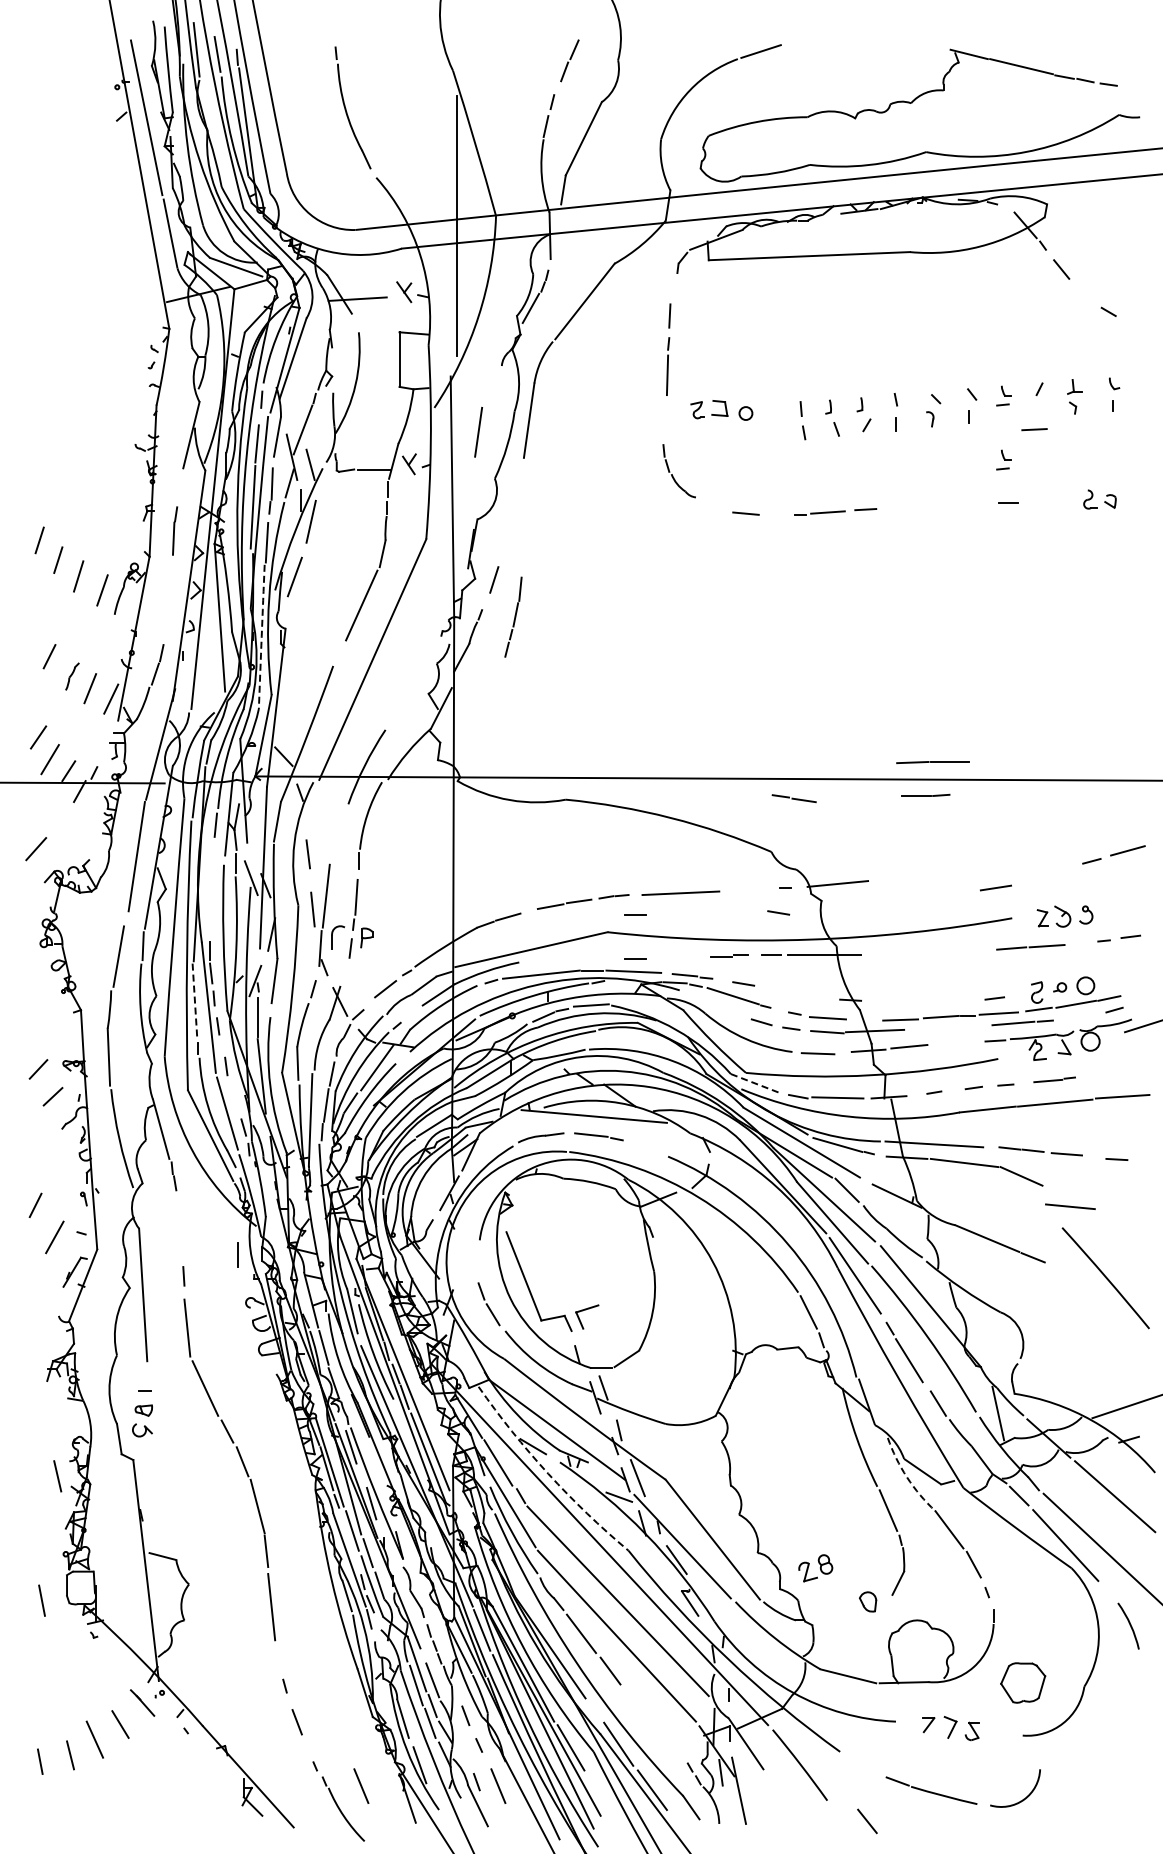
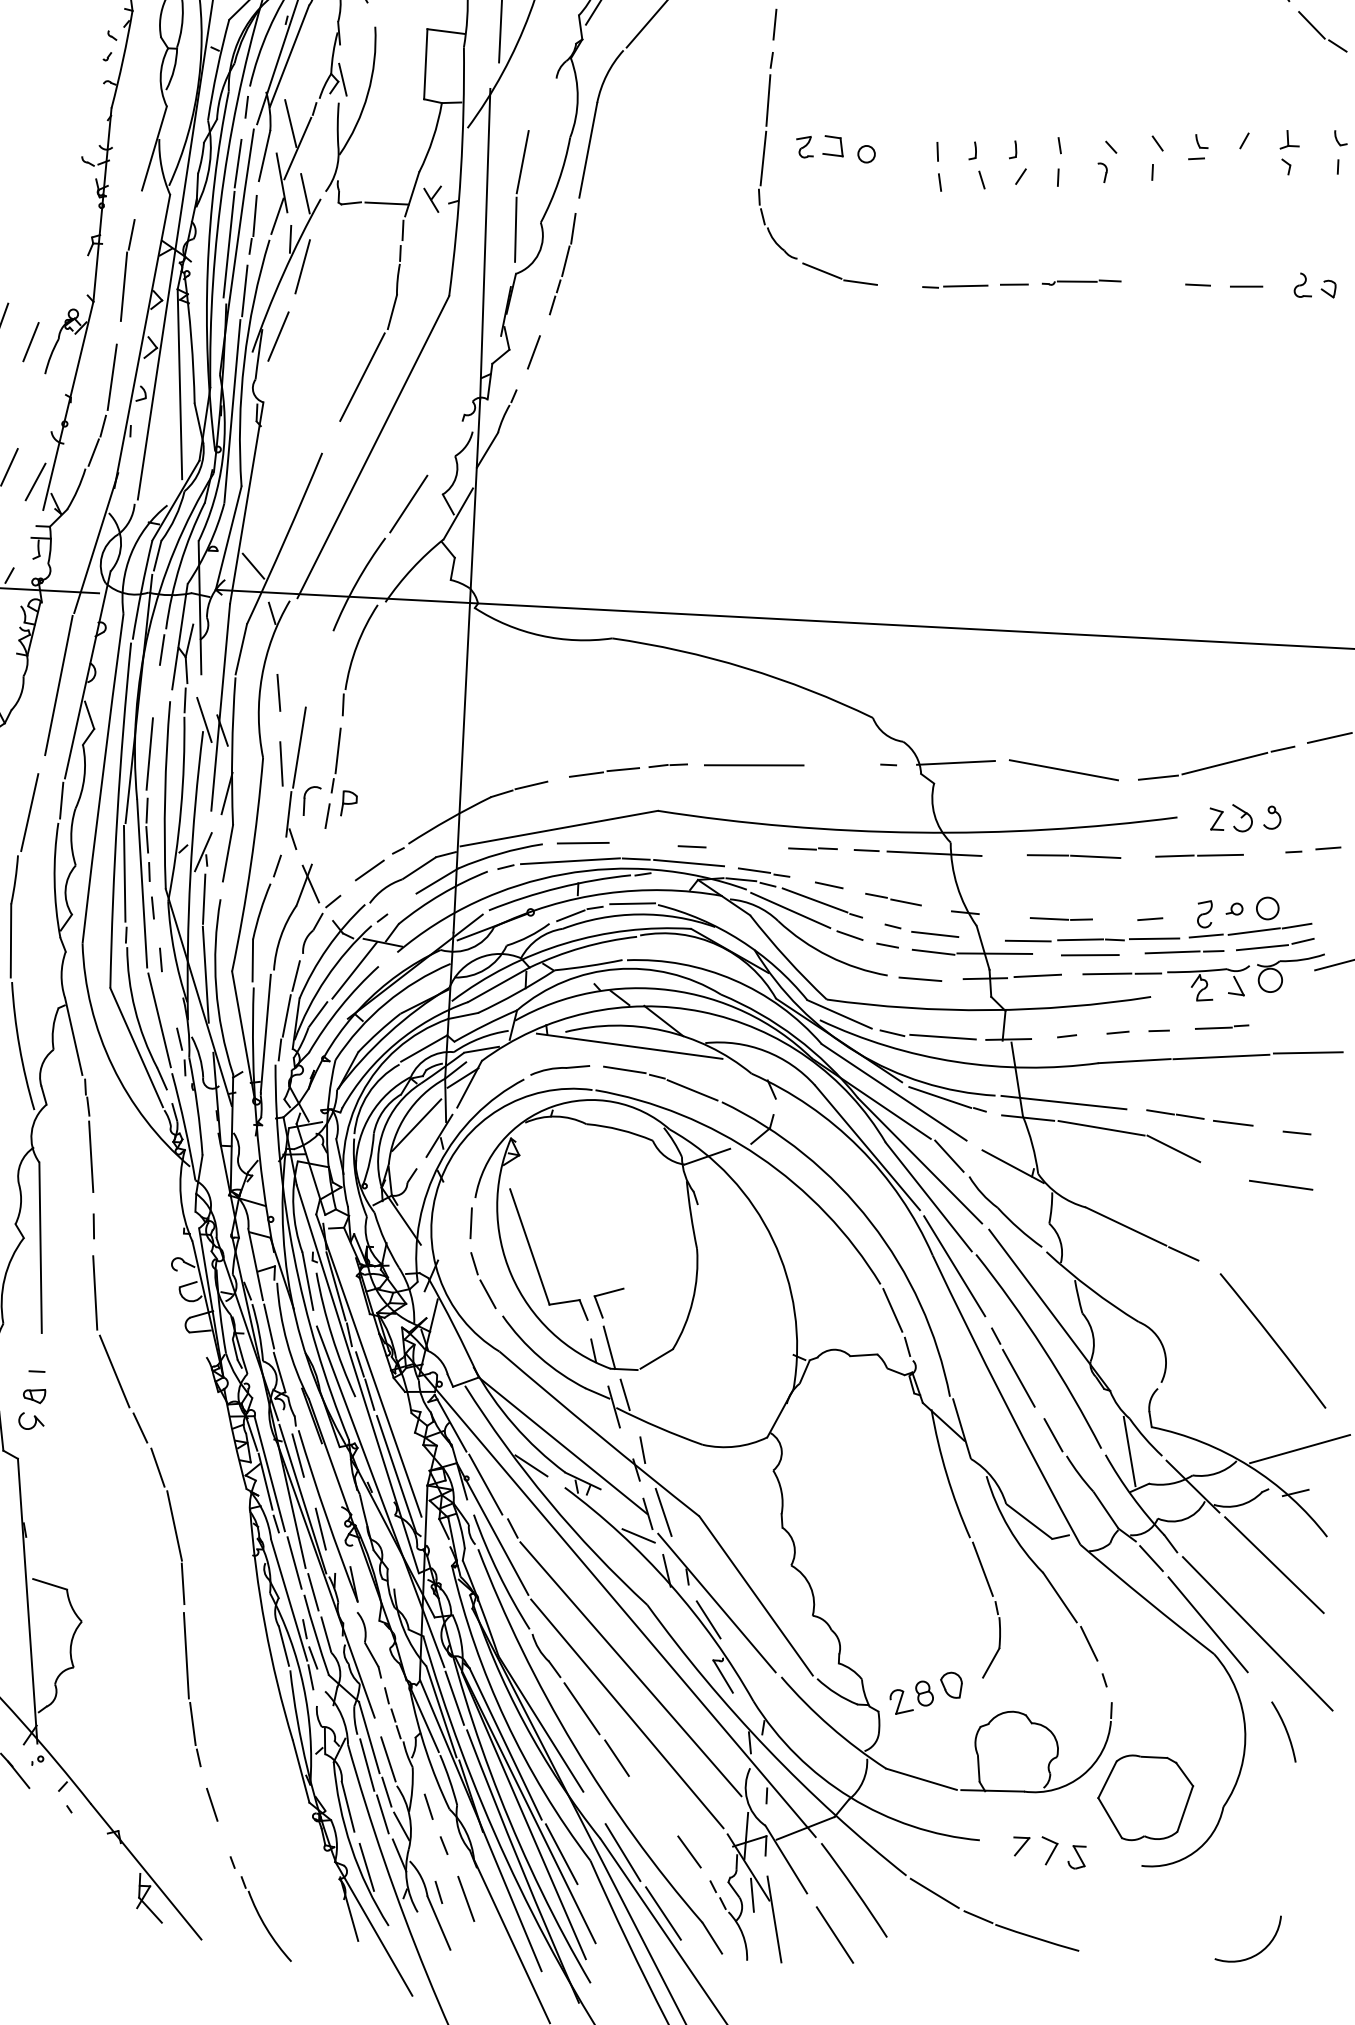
line: (1087, 296) -> (1311, 24), added
line: (335, 374) -> (342, 79), added
line: (296, 410) -> (290, 123), added
line: (665, 420) -> (763, 158), added
line: (1034, 429) -> (1246, 286), moved
part: (1003, 459) -> (1194, 228), removed
line: (475, 485) -> (515, 230), added
line: (715, 505) -> (822, 270), added
part: (917, 505) -> (1080, 282), added
part: (174, 530) -> (126, 269), size x1.67
line: (166, 614) -> (111, 376), added
part: (513, 616) -> (562, 263), moved
arc: (261, 636) -> (232, 410), dashed -> solid
line: (402, 702) -> (408, 503), added
line: (932, 762) -> (1073, 856), moved
part: (925, 794) -> (1061, 917), moved
line: (793, 798) -> (892, 899), moved
line: (1046, 874) -> (1224, 763), added
line: (921, 885) -> (1063, 769), added
line: (209, 906) -> (149, 753), added
line: (778, 912) -> (878, 795), removed
line: (635, 914) -> (694, 789), removed
line: (550, 959) -> (583, 842), added
line: (194, 1001) -> (124, 874), dashed -> solid
line: (714, 1004) -> (790, 909), added
line: (1082, 1016) -> (1261, 947), added
line: (949, 1028) -> (1090, 954), added
line: (963, 1042) -> (1107, 973), added
line: (756, 1084) -> (839, 1015), dashed -> solid
line: (644, 1148) -> (692, 1090), added
line: (431, 1185) -> (416, 1124), added
line: (1070, 1206) -> (1281, 1184), moved
line: (179, 1221) -> (91, 1155), added
line: (237, 1254) -> (470, 1222), moved
line: (1105, 1278) -> (1272, 1341), moved
line: (589, 1351) -> (609, 1347), added
arc: (548, 1473) -> (549, 1501), dashed -> solid
arc: (907, 1477) -> (1009, 1528), dashed -> solid
part: (815, 1568) -> (911, 1698), moved
line: (279, 1659) -> (193, 1723), added
part: (1022, 1682) -> (1144, 1797), size x1.67
line: (862, 1764) -> (934, 1893), added
line: (361, 1785) -> (290, 1889), removed
arc: (1023, 1798) -> (1257, 1952), moved
line: (786, 1800) -> (834, 1934), added
line: (867, 1821) -> (689, 1852), moved

